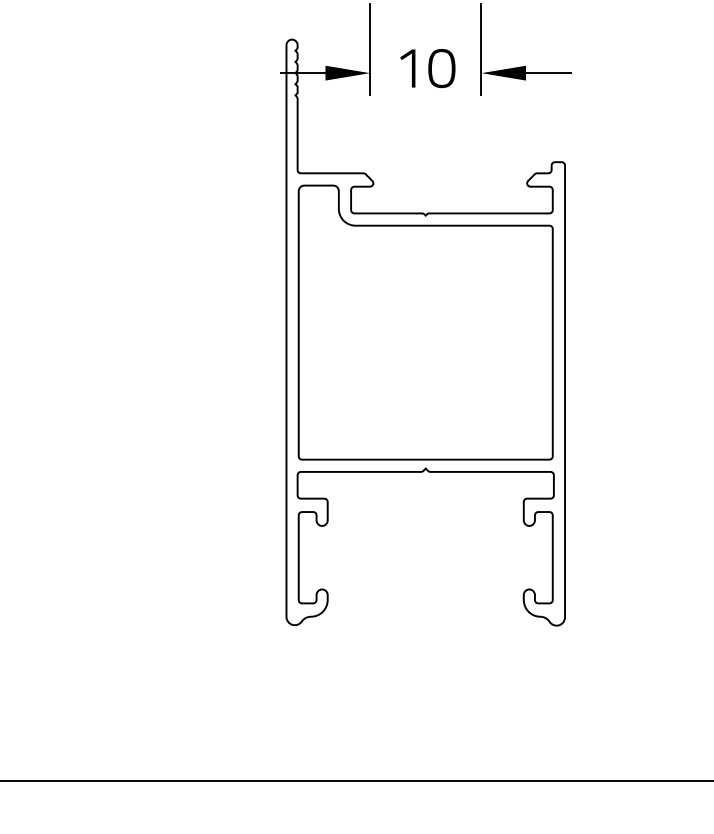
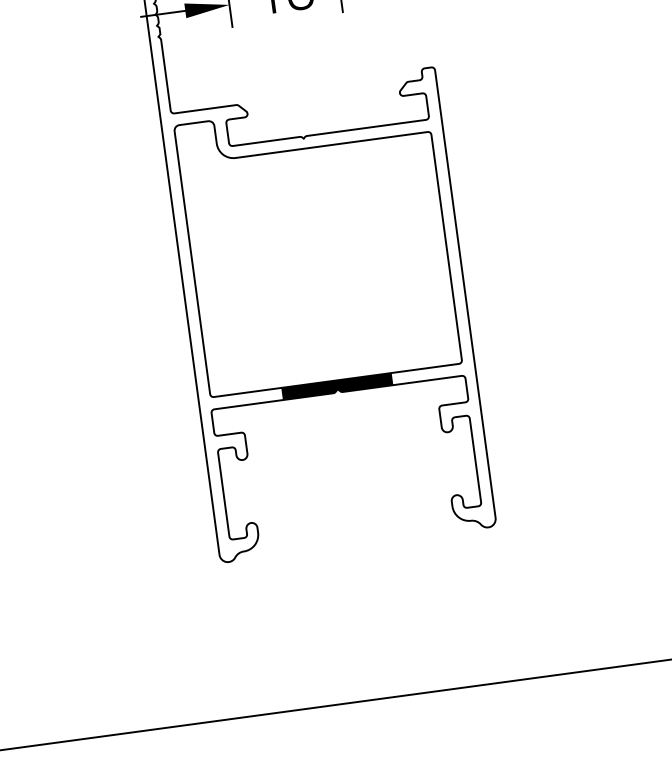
fill: (425, 465) -> (337, 386), added

